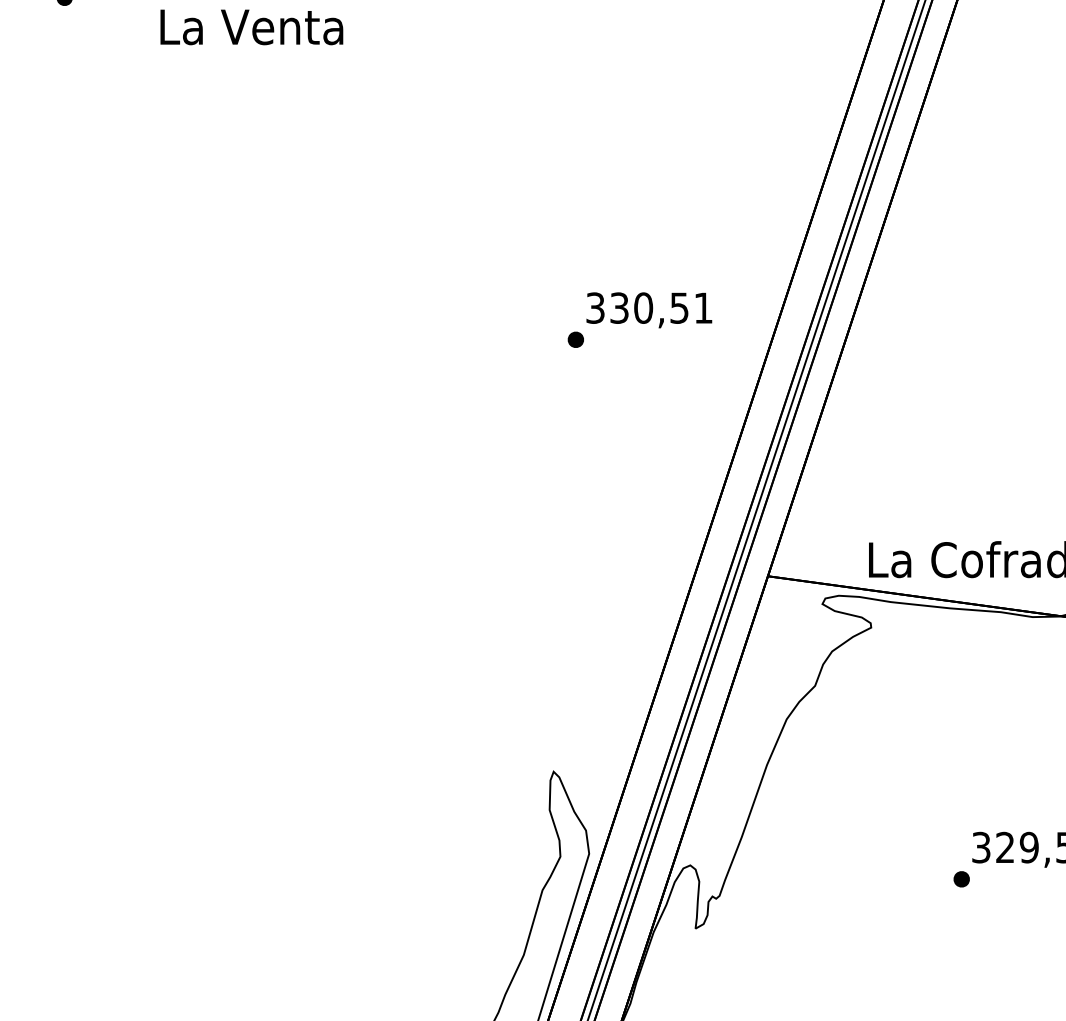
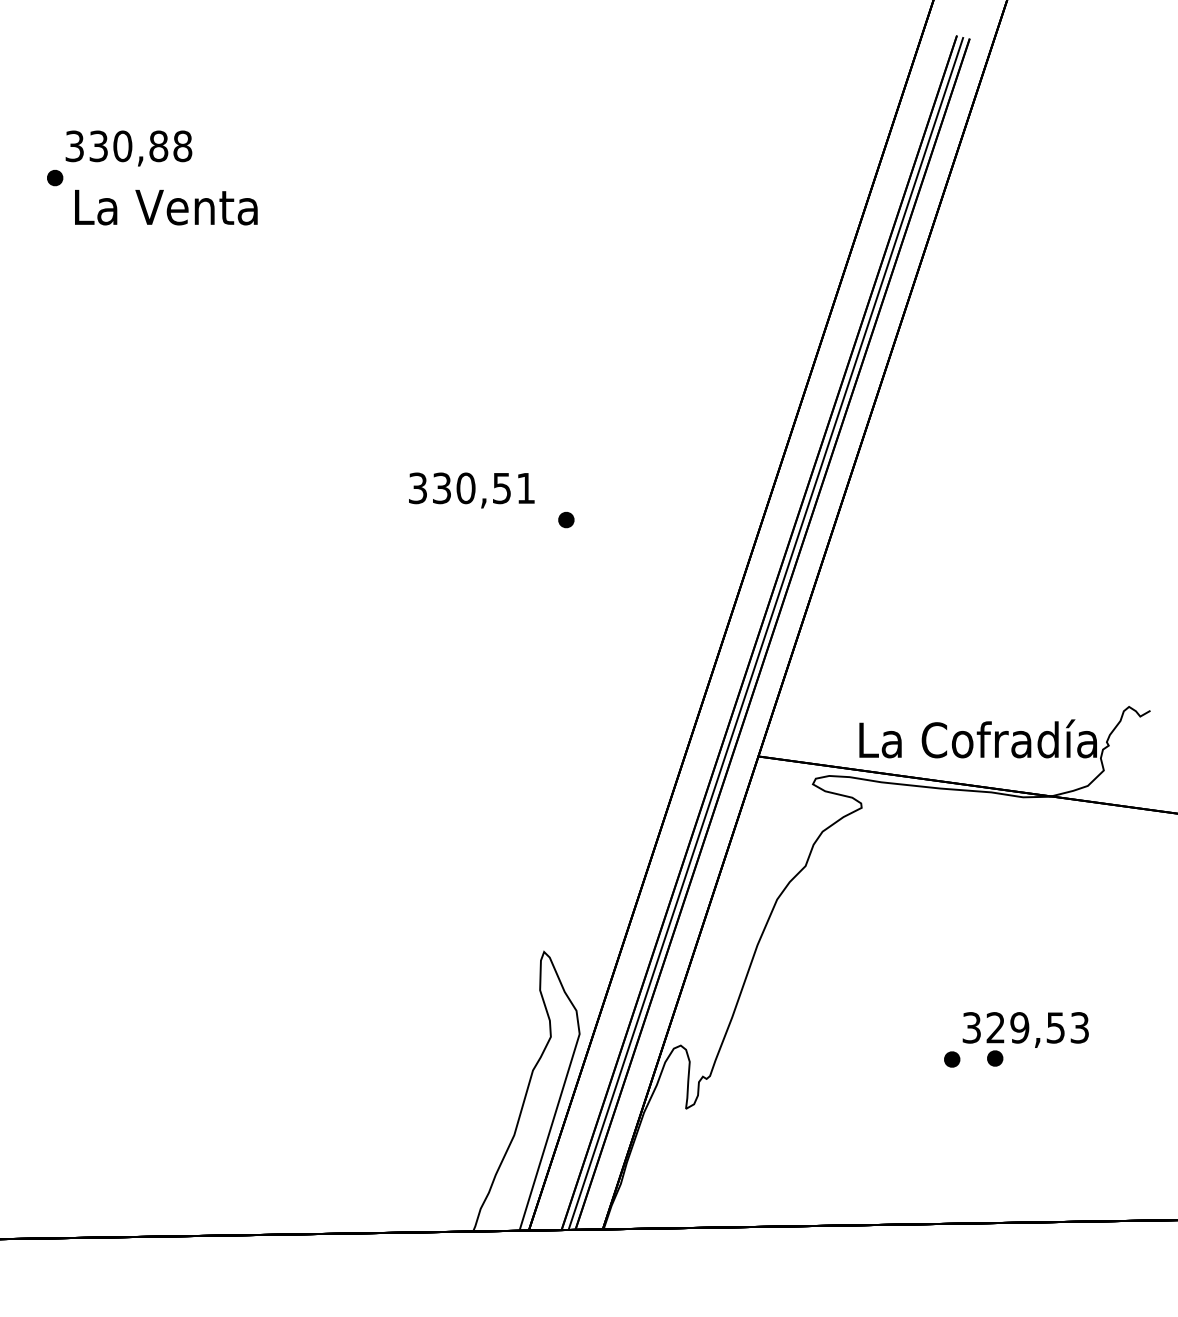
text: (252, 27) -> (166, 207), moved
text: (649, 310) -> (471, 490), moved
part: (1005, 878) -> (995, 1058), added

